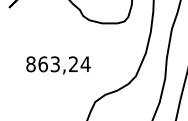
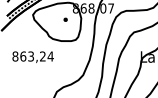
text: (57, 64) -> (32, 56), moved

